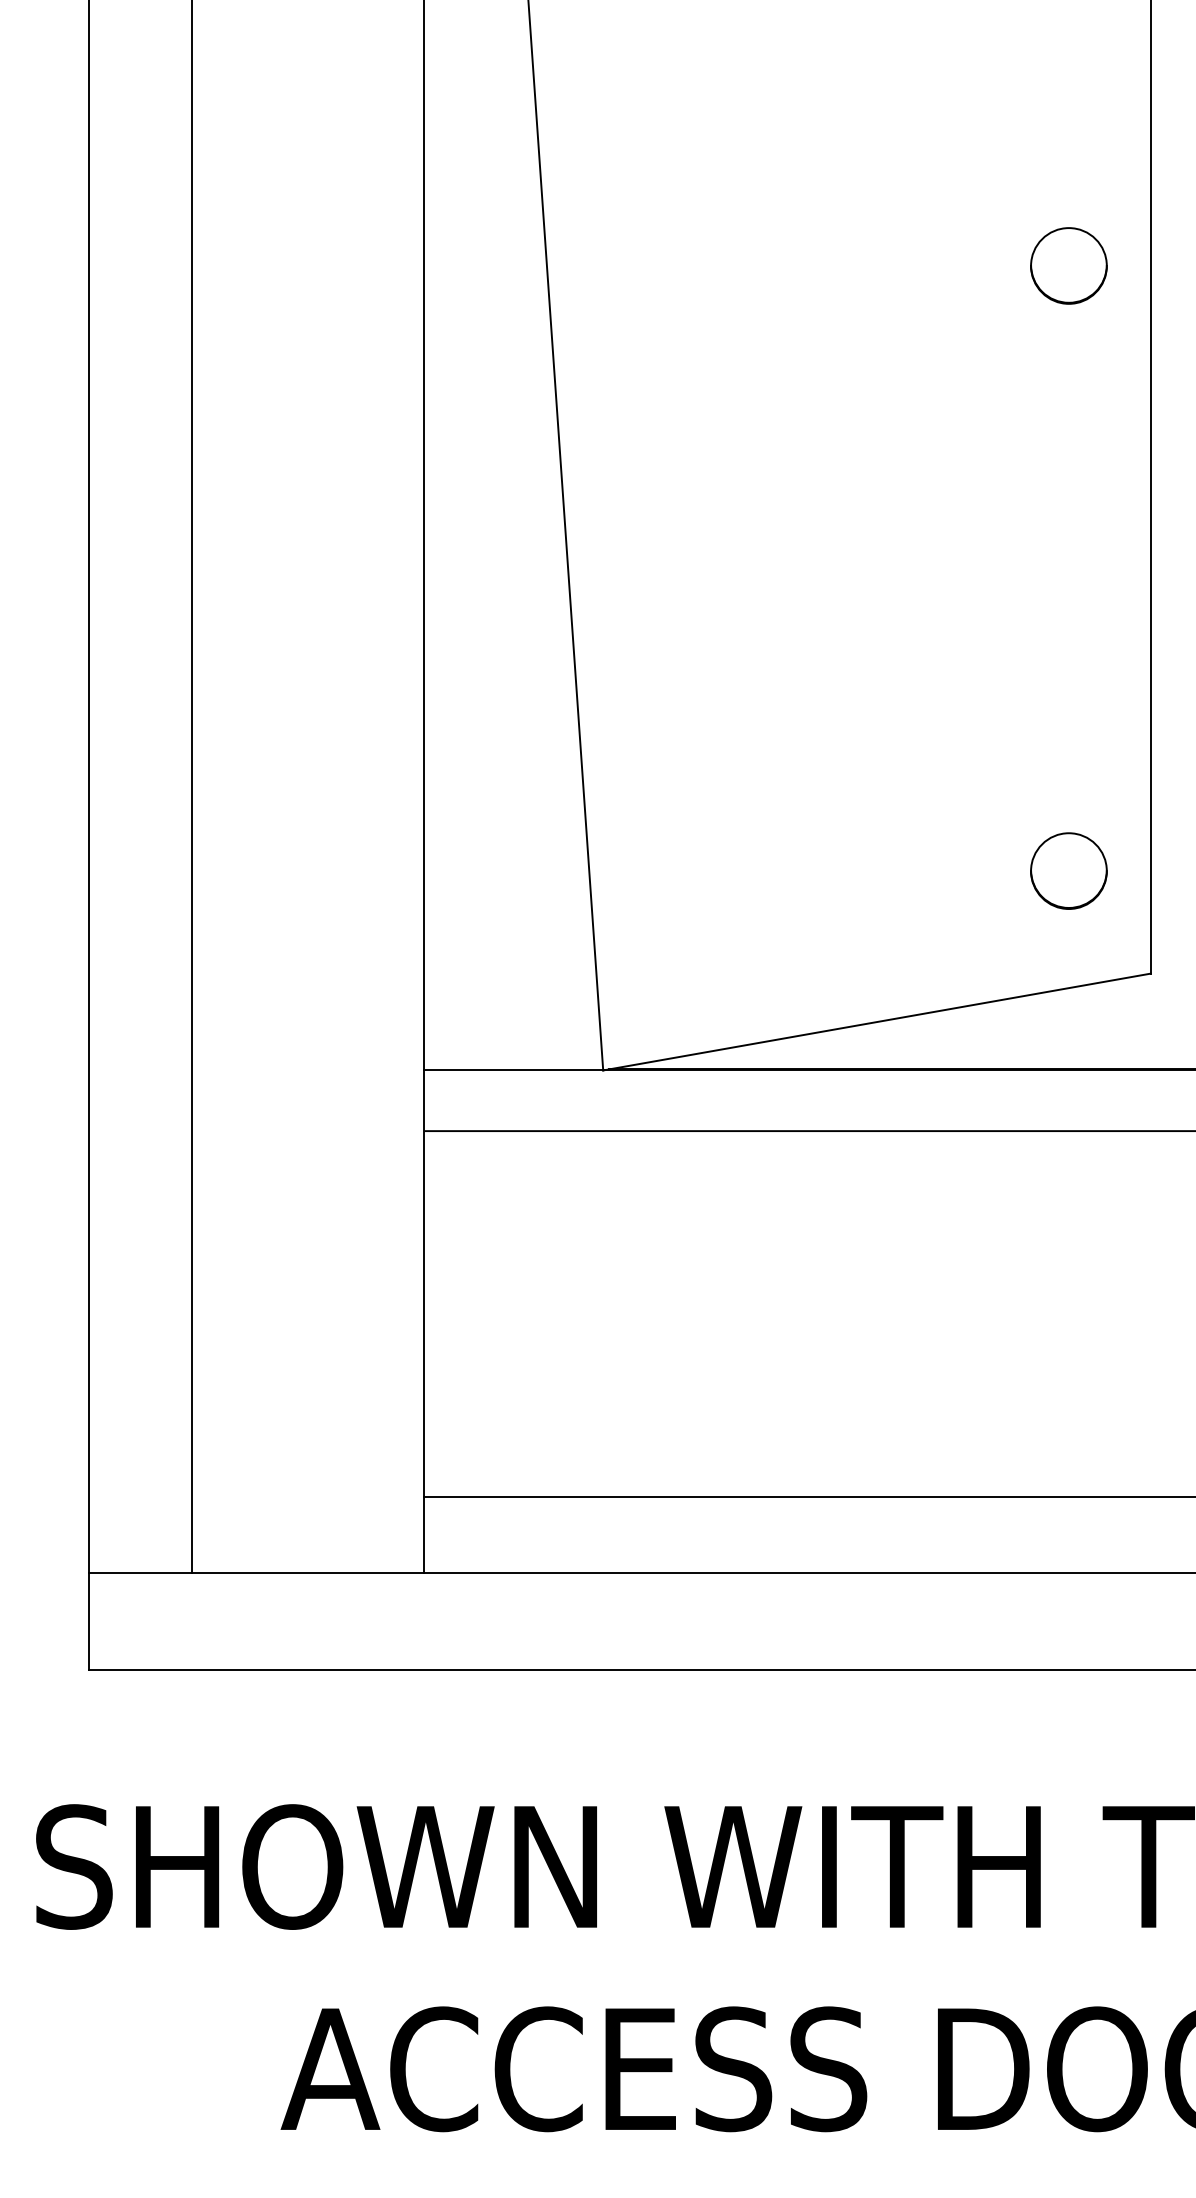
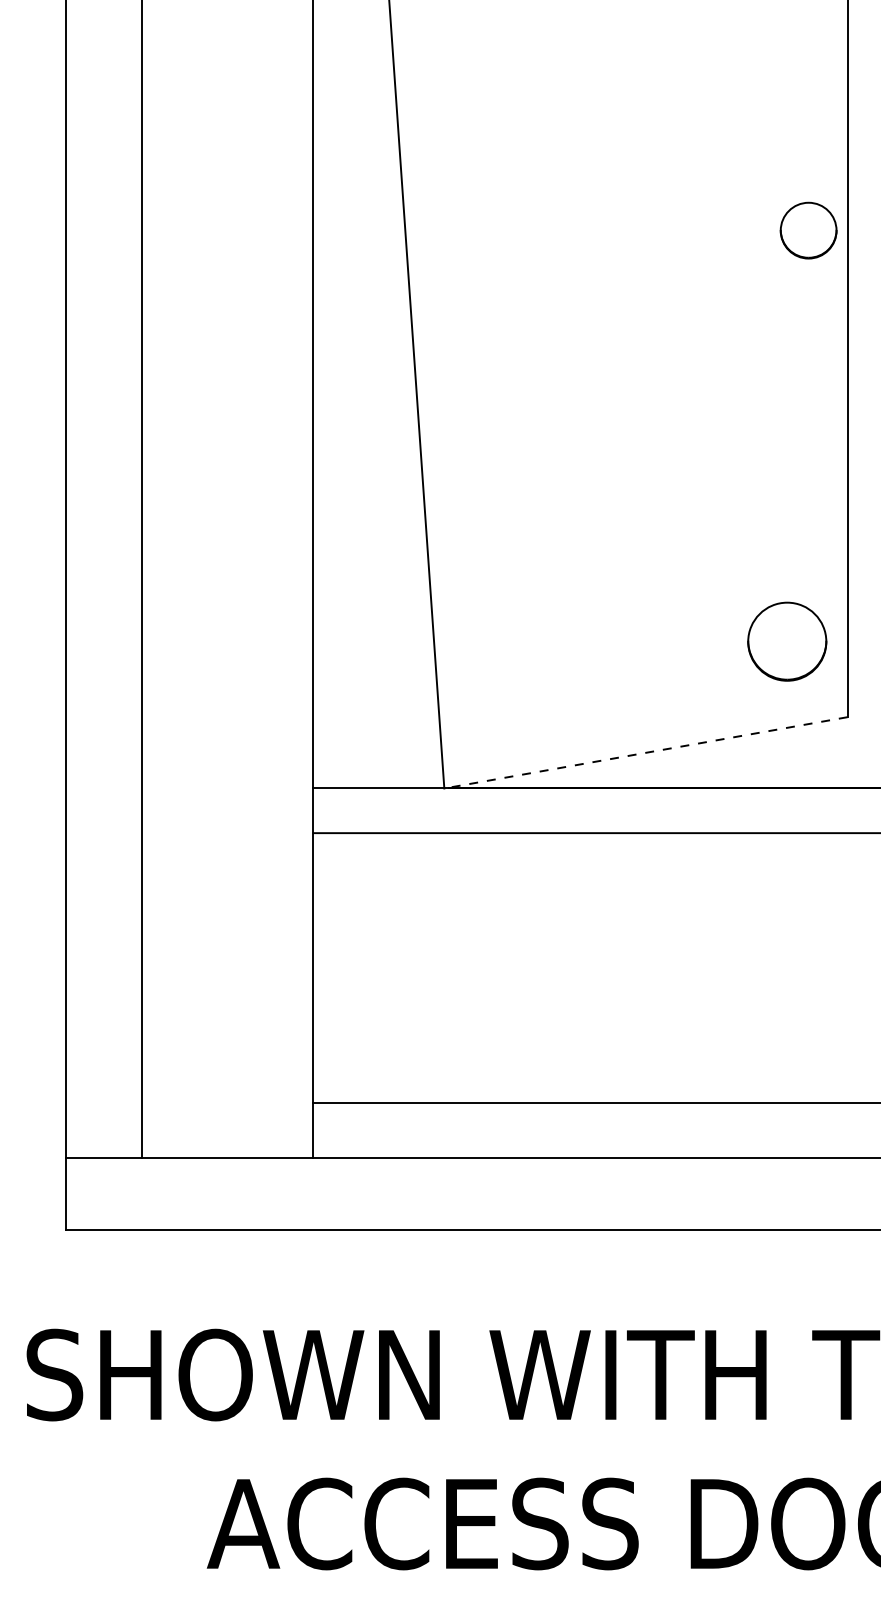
circle: (1068, 265) -> (808, 230), moved
circle: (1068, 870) -> (786, 641), size x1.4
line: (876, 1022) -> (645, 753), solid -> dashed

